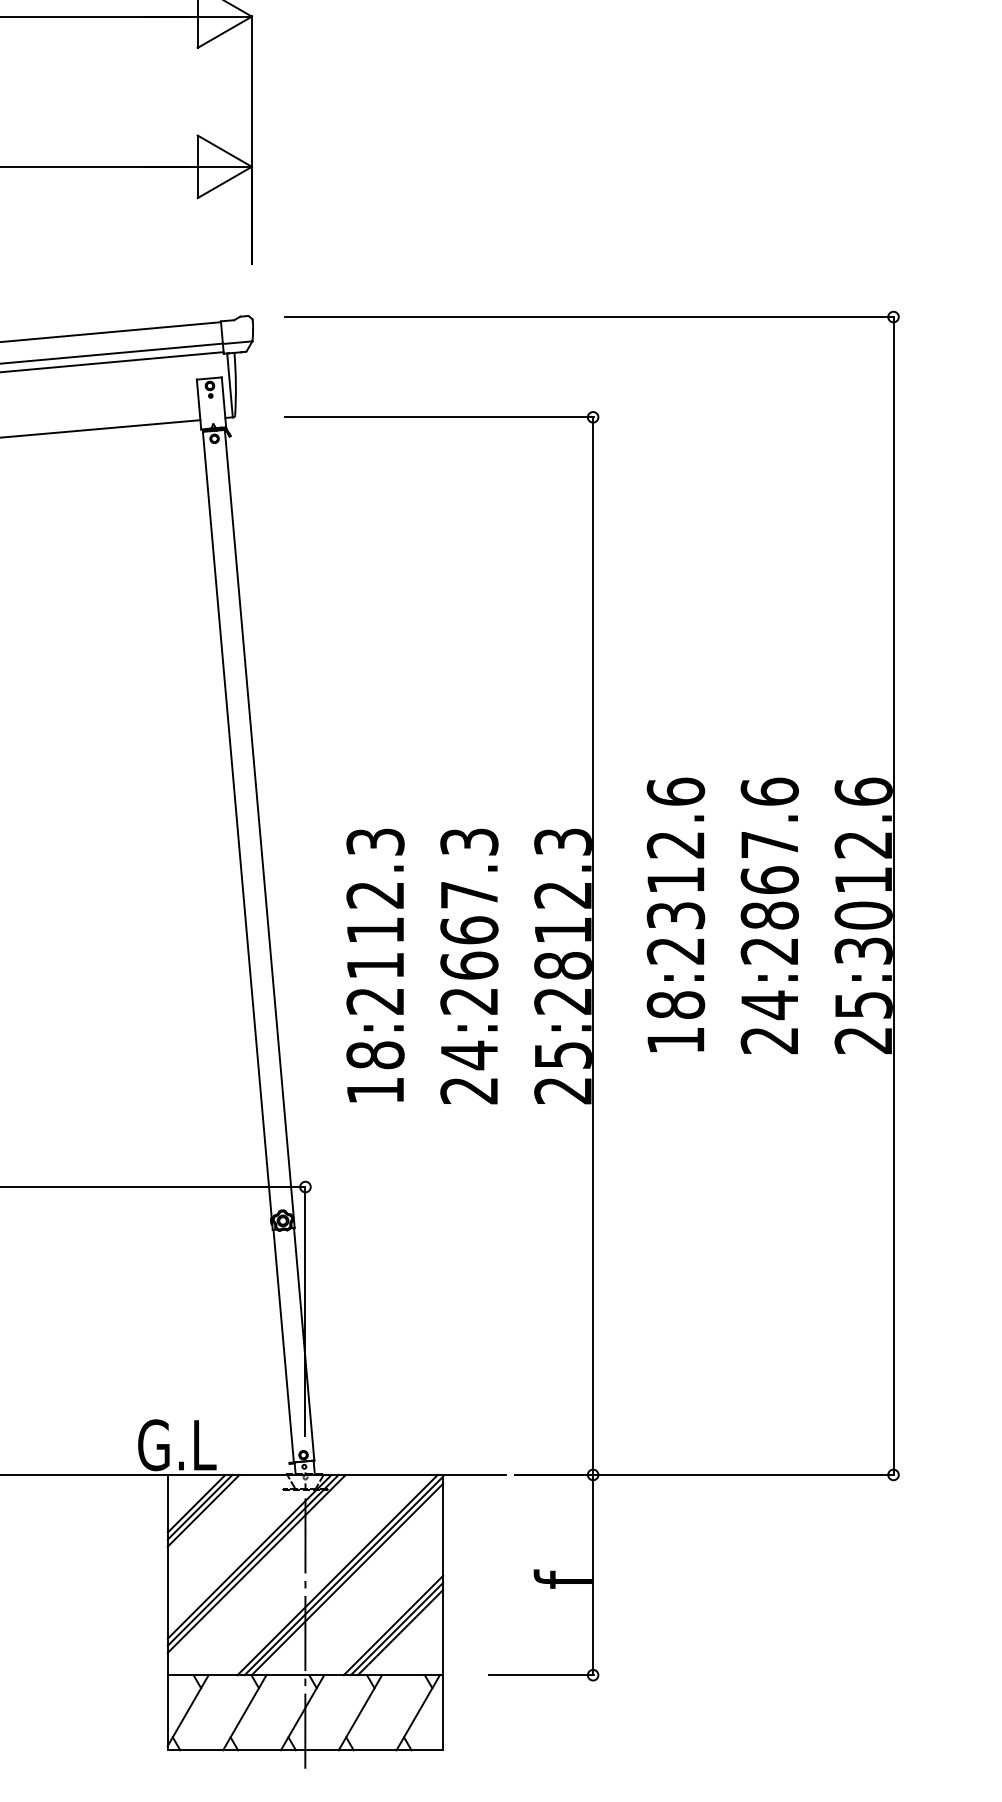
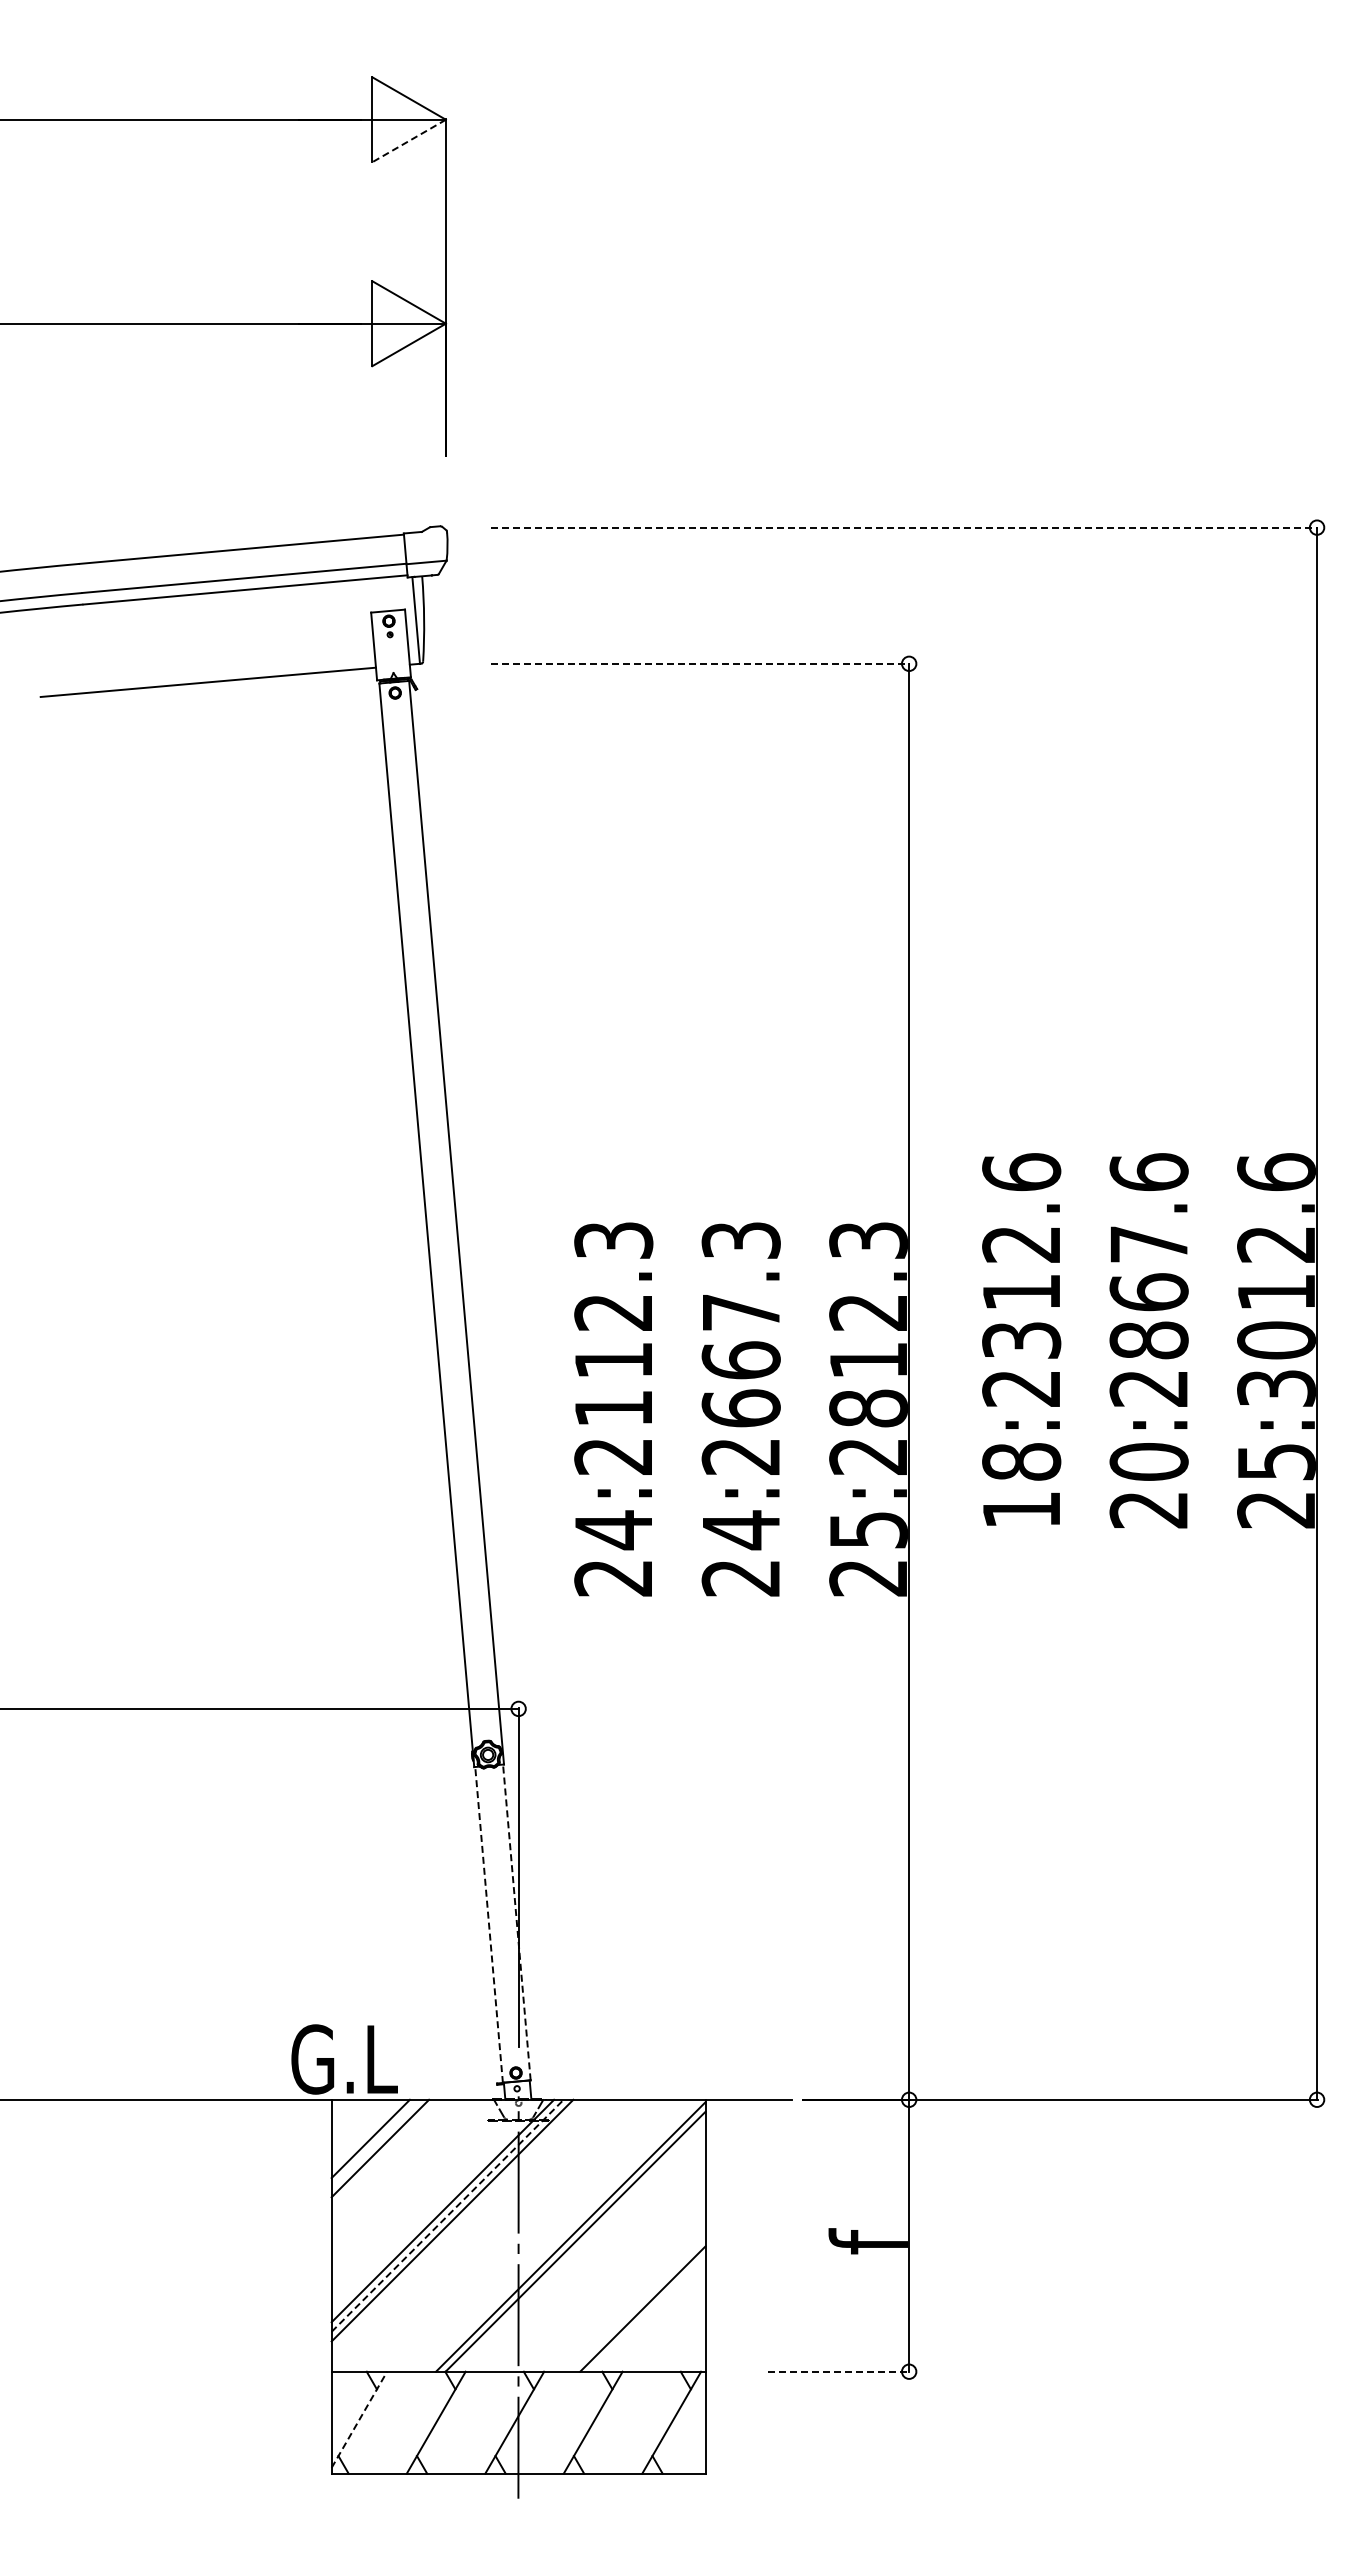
line: (225, 32) -> (409, 141), solid -> dashed
line: (590, 316) -> (905, 527), solid -> dashed
line: (439, 417) -> (700, 663), solid -> dashed
text: (769, 1005) -> (1148, 1462), 24:2867.6 -> 20:2867.6
text: (375, 1072) -> (613, 1553), 18:2112.3 -> 24:2112.3
line: (303, 1343) -> (516, 1921), solid -> dashed
line: (284, 1346) -> (489, 1925), solid -> dashed
line: (200, 1507) -> (375, 2143), removed
line: (253, 1560) -> (448, 2215), solid -> dashed
line: (337, 1574) -> (562, 2235), removed
line: (393, 1624) -> (637, 2303), removed
line: (400, 1632) -> (647, 2313), removed
line: (541, 1675) -> (839, 2371), solid -> dashed
line: (188, 1710) -> (359, 2419), solid -> dashed

